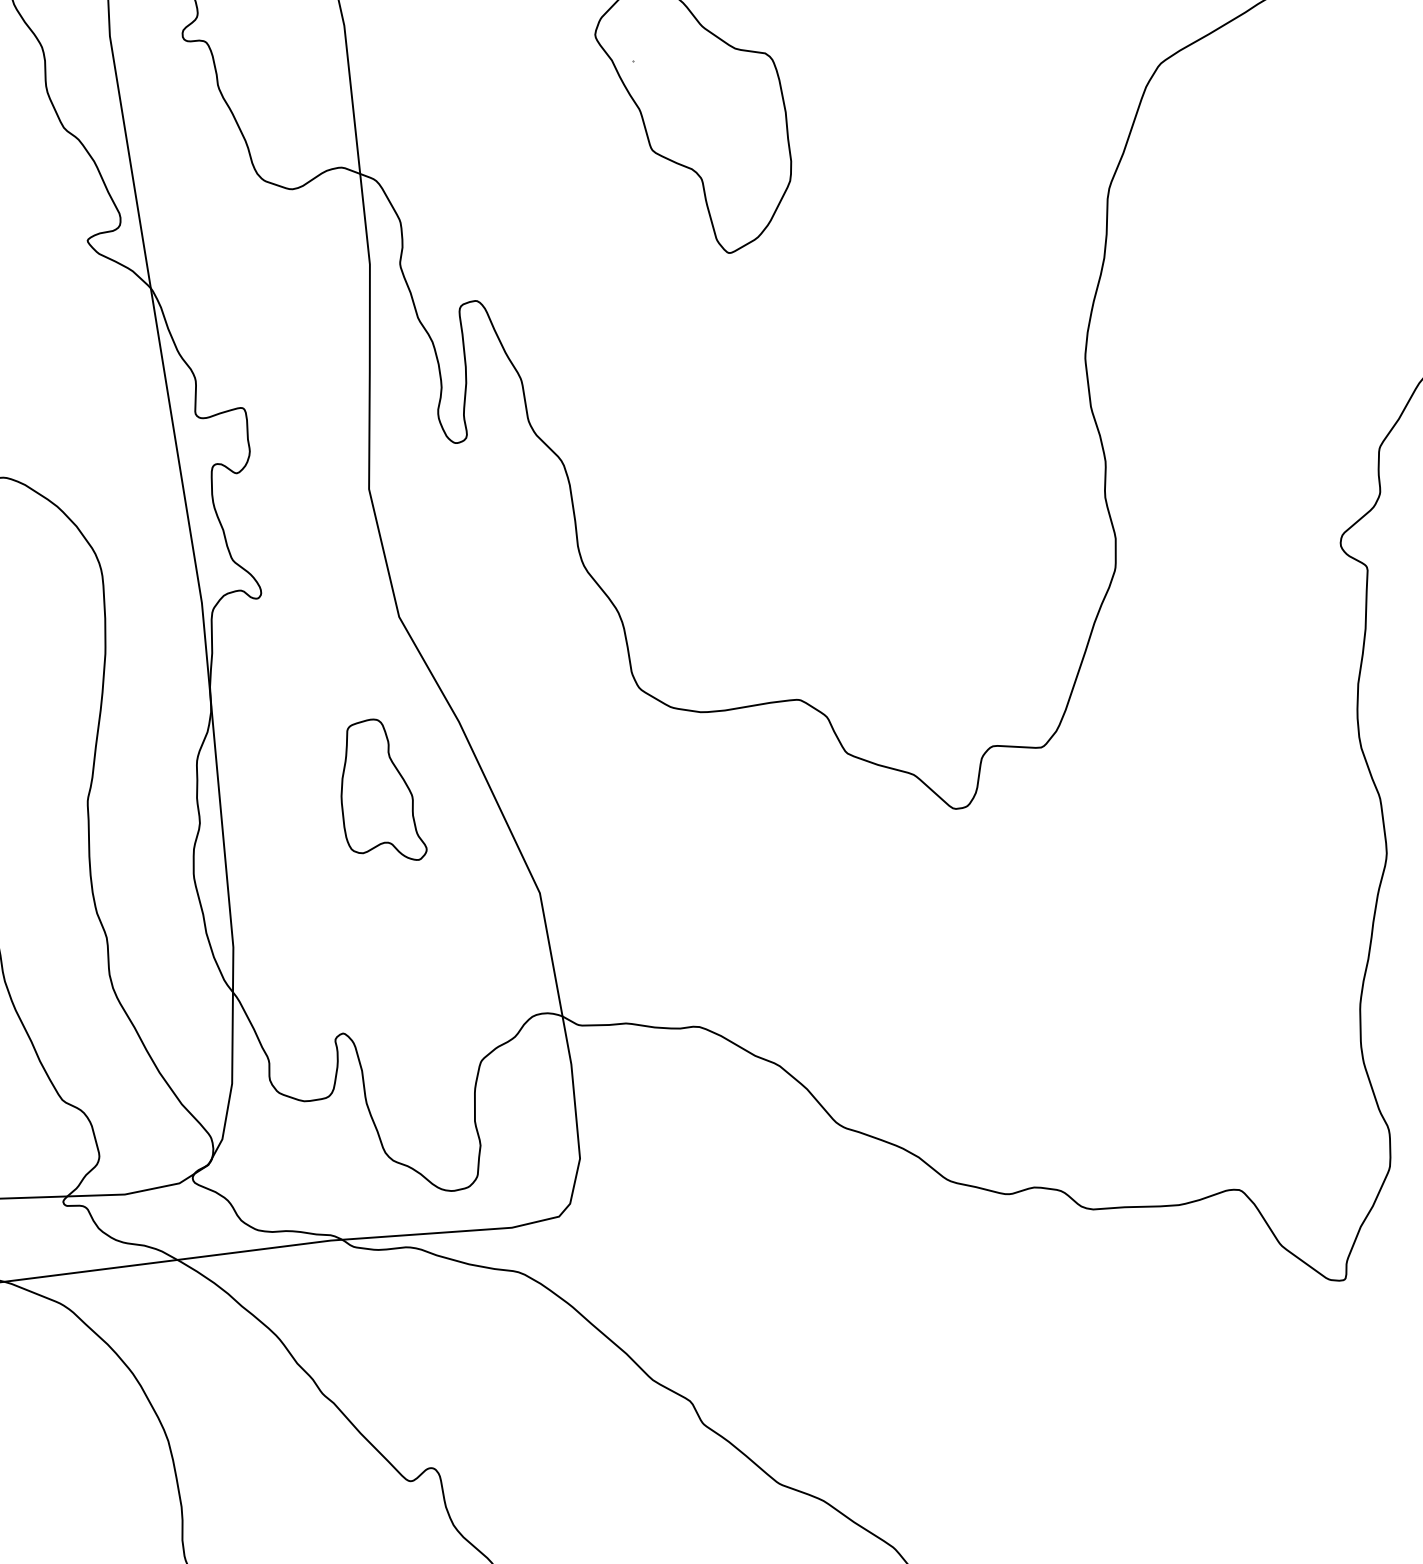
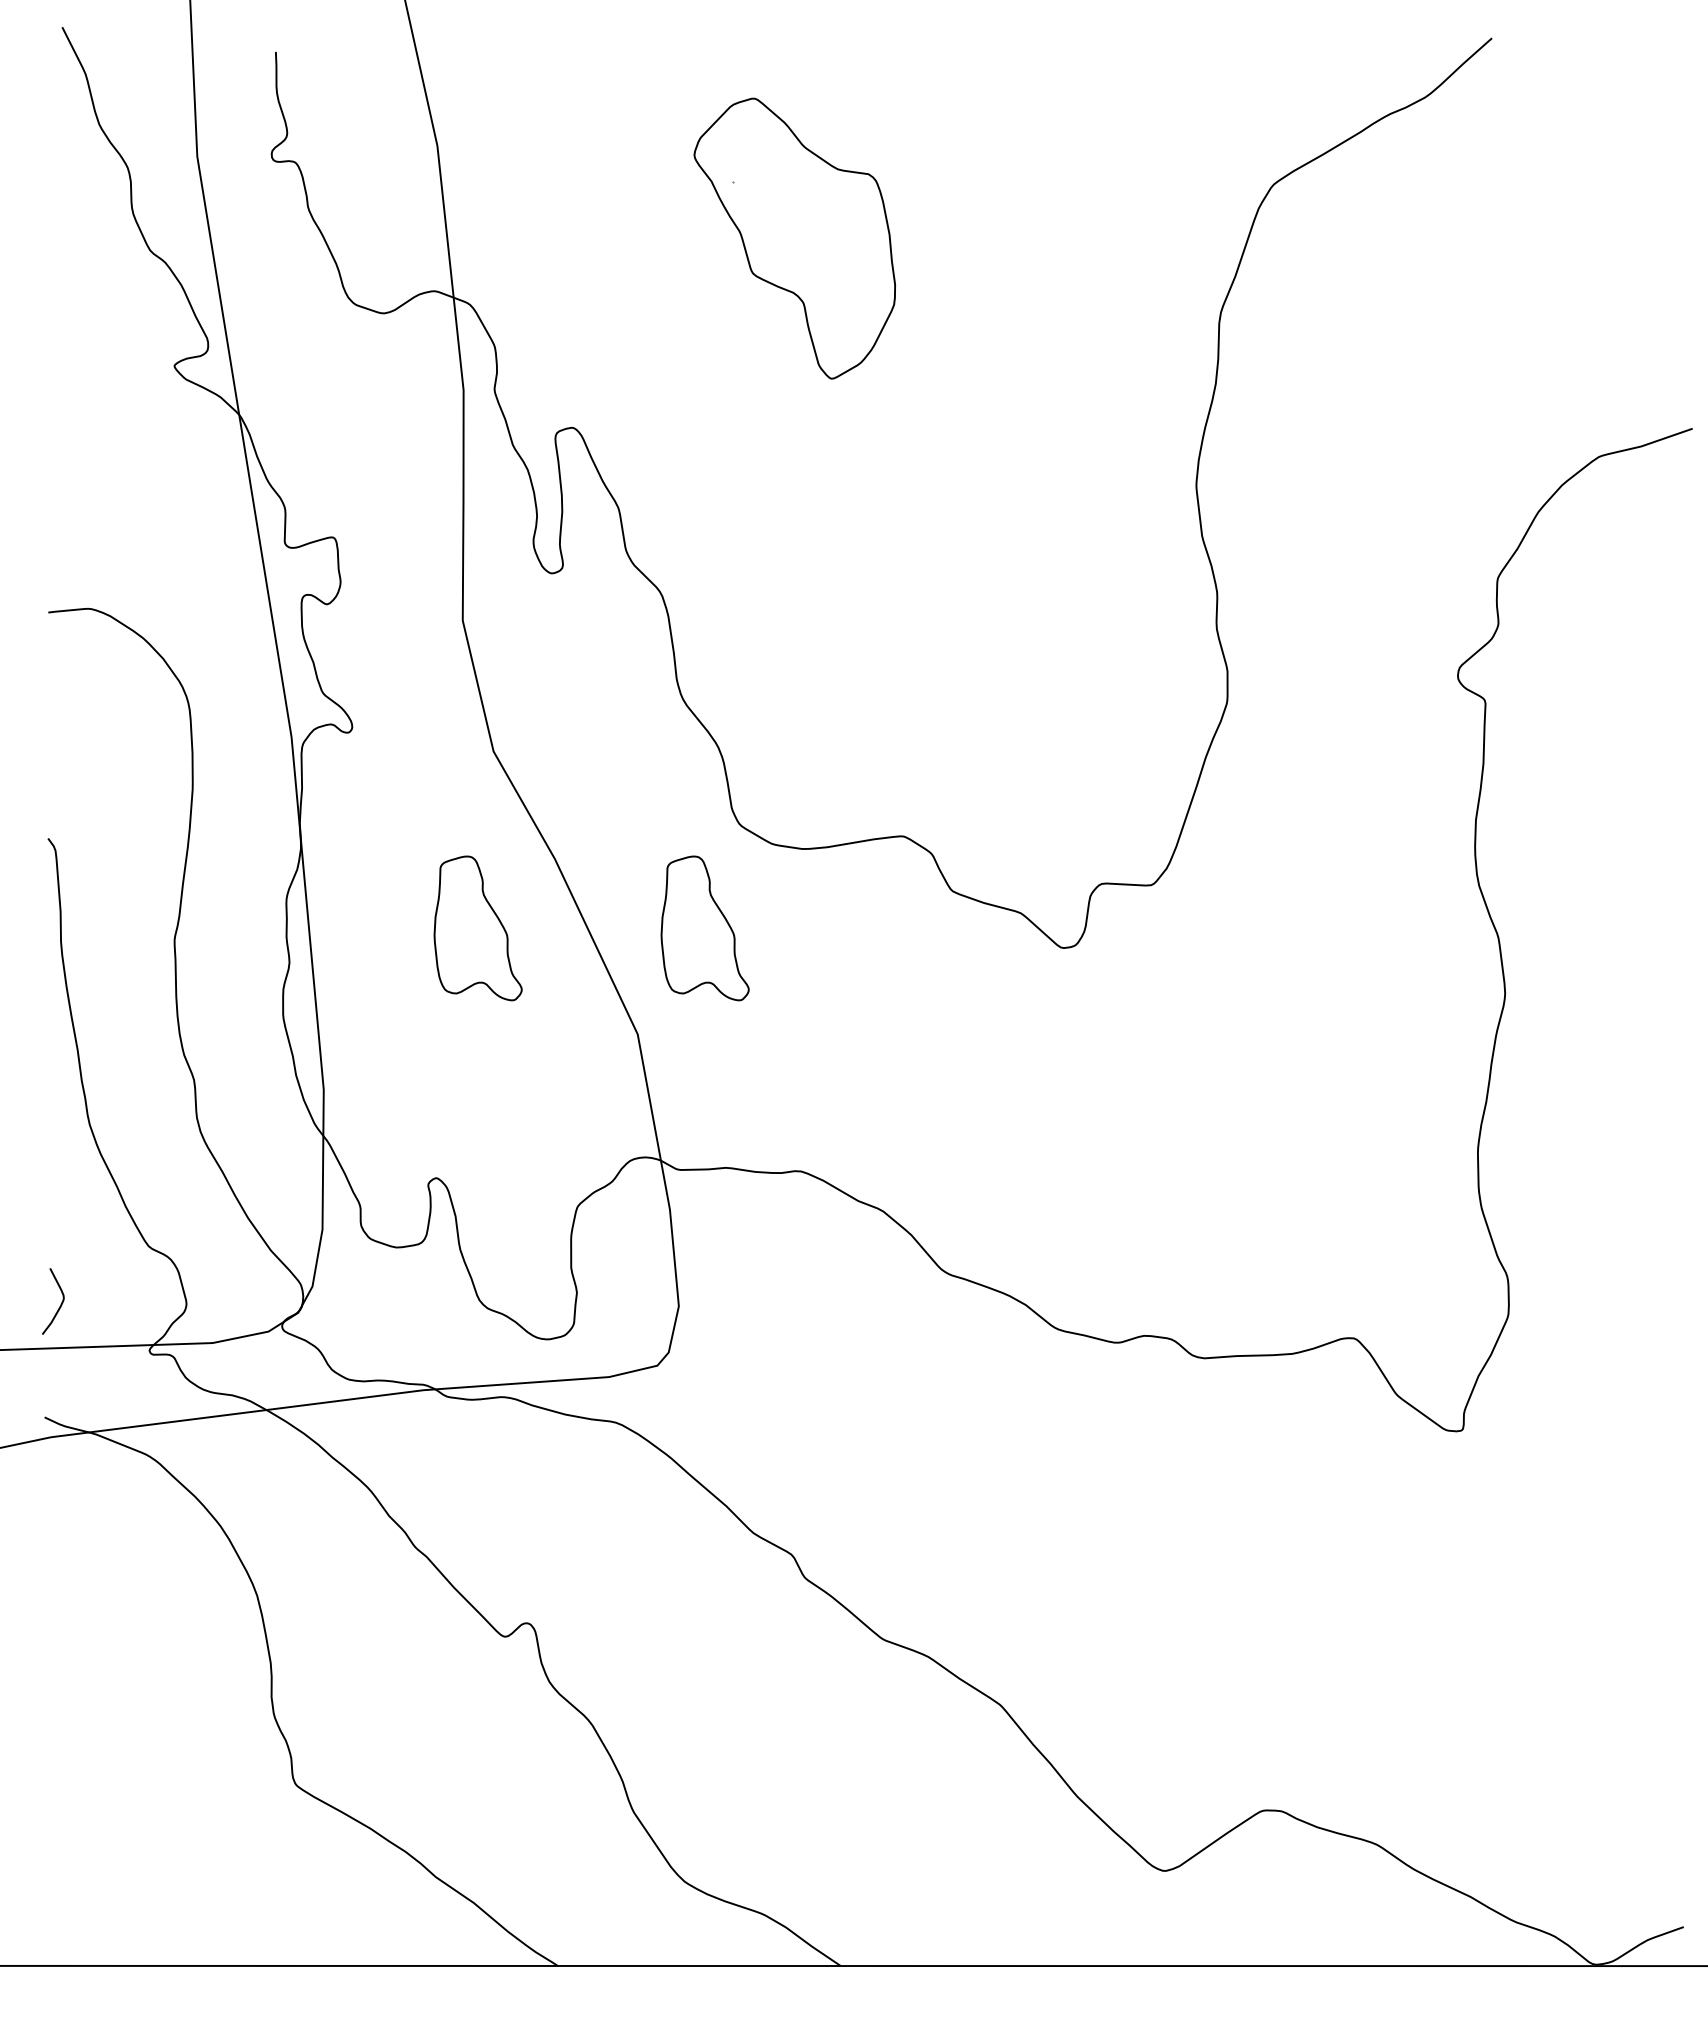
part: (605, 789) -> (704, 928), added

